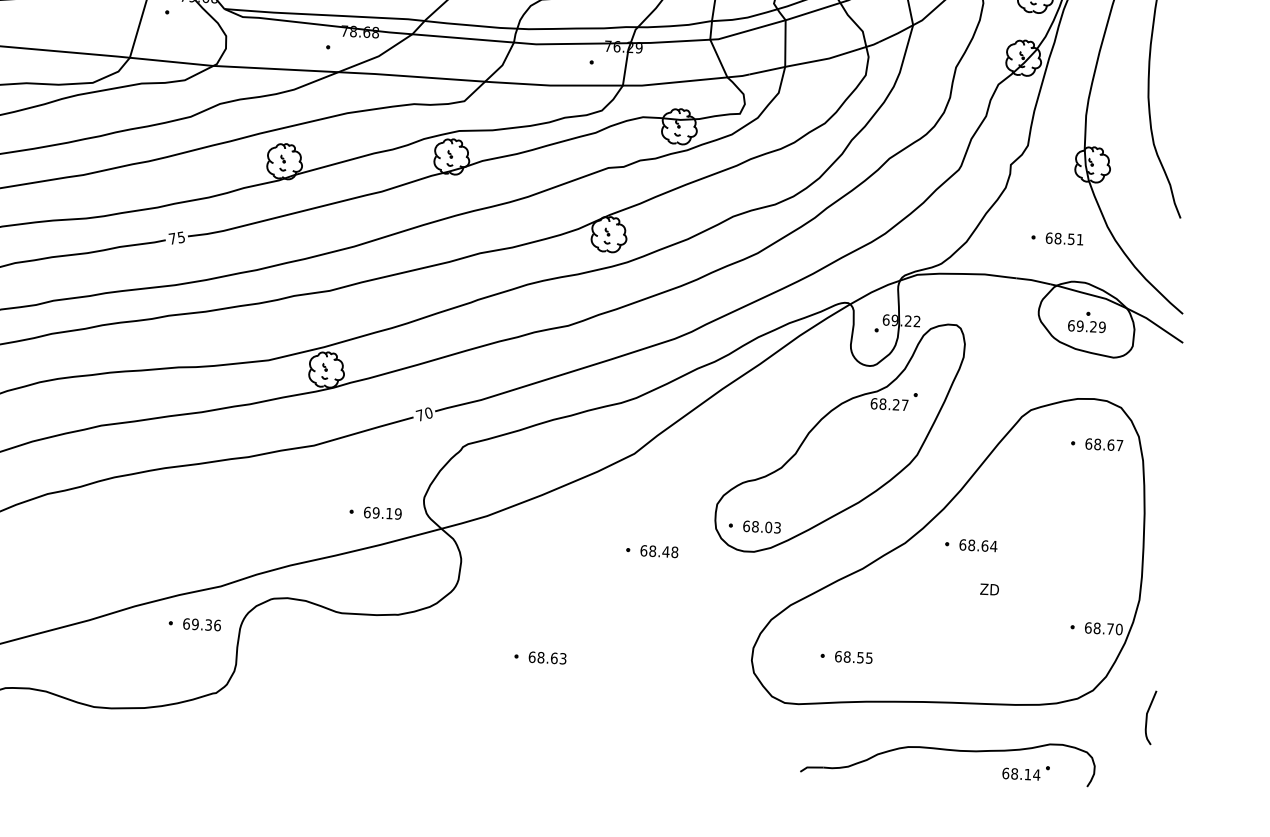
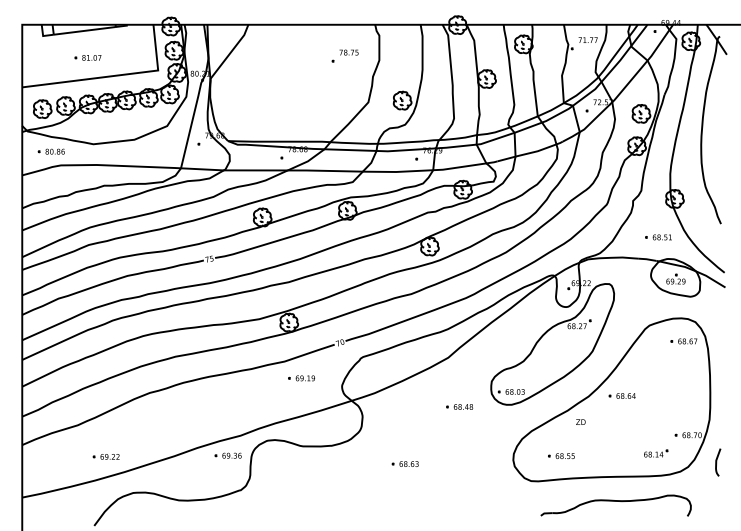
part: (375, 513) -> (301, 378), moved
text: (988, 588) -> (580, 421), moved
curve: (1149, 717) -> (717, 462), moved
part: (1026, 772) -> (656, 453), moved

